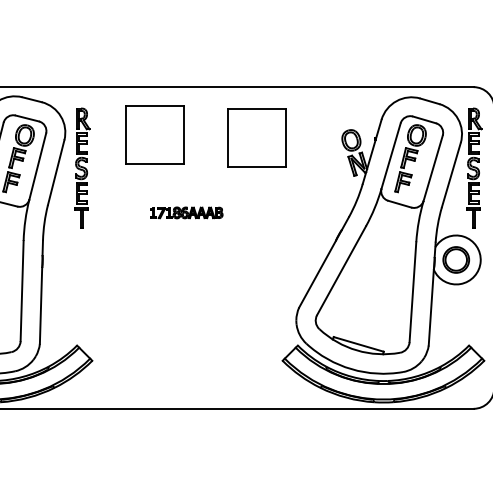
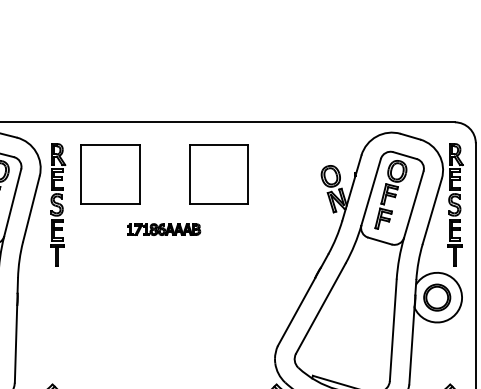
part: (154, 134) -> (109, 173), moved
part: (256, 137) -> (218, 173), moved
part: (186, 212) -> (163, 229), moved

